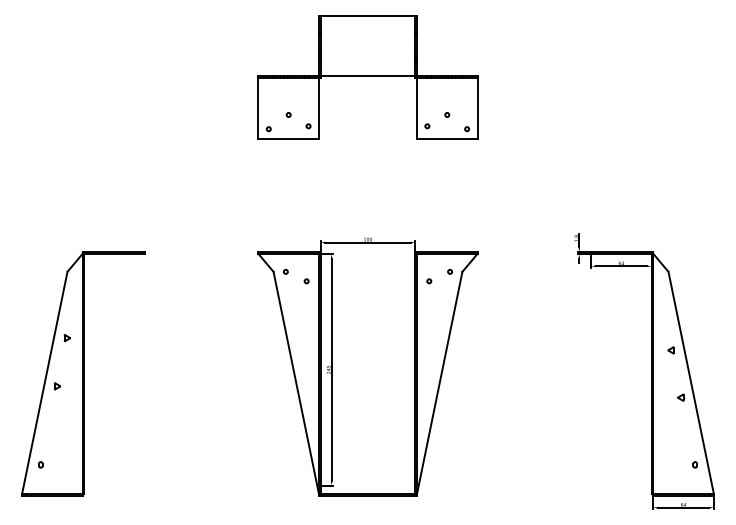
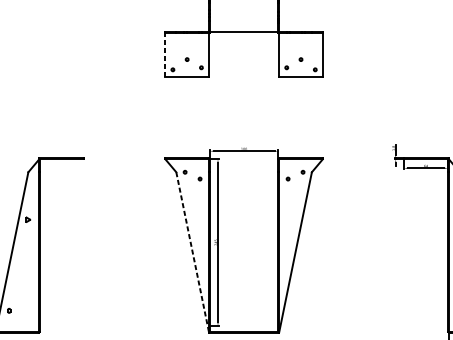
line: (258, 107) -> (165, 54), solid -> dashed
line: (296, 382) -> (192, 251), solid -> dashed
part: (57, 386) -> (21, 254), removed

